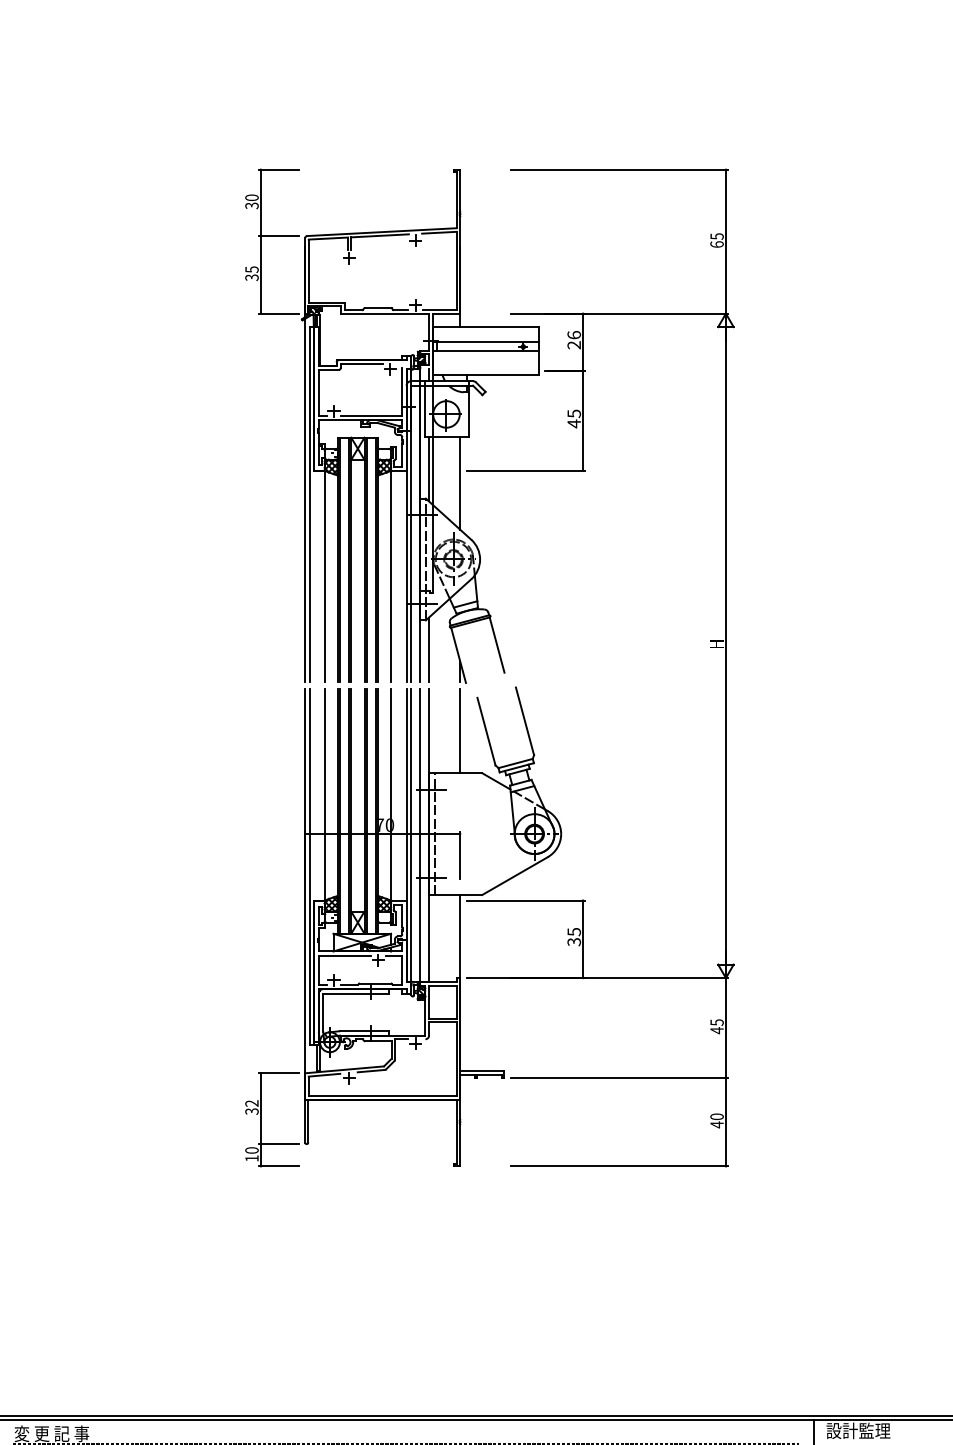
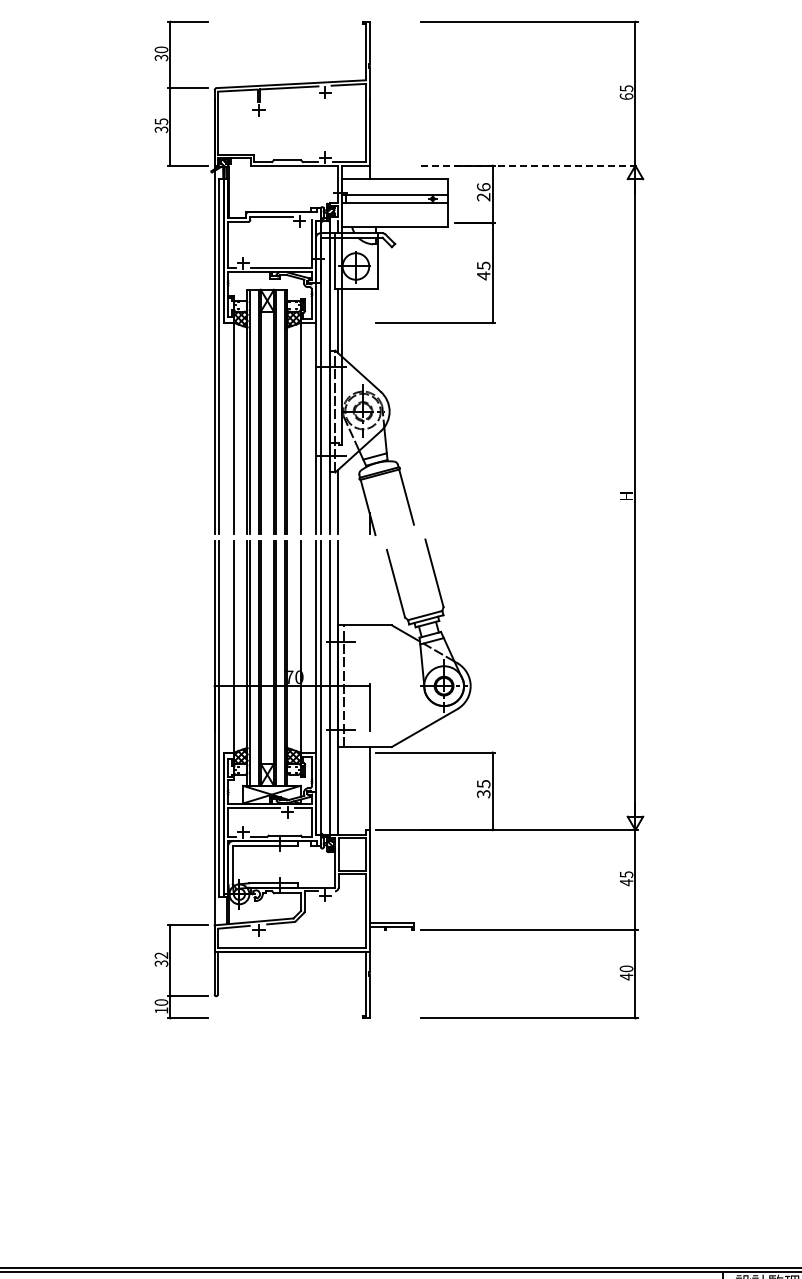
line: (619, 313) -> (529, 165), solid -> dashed
line: (460, 482) -> (370, 334), removed
line: (460, 731) -> (370, 583), removed

